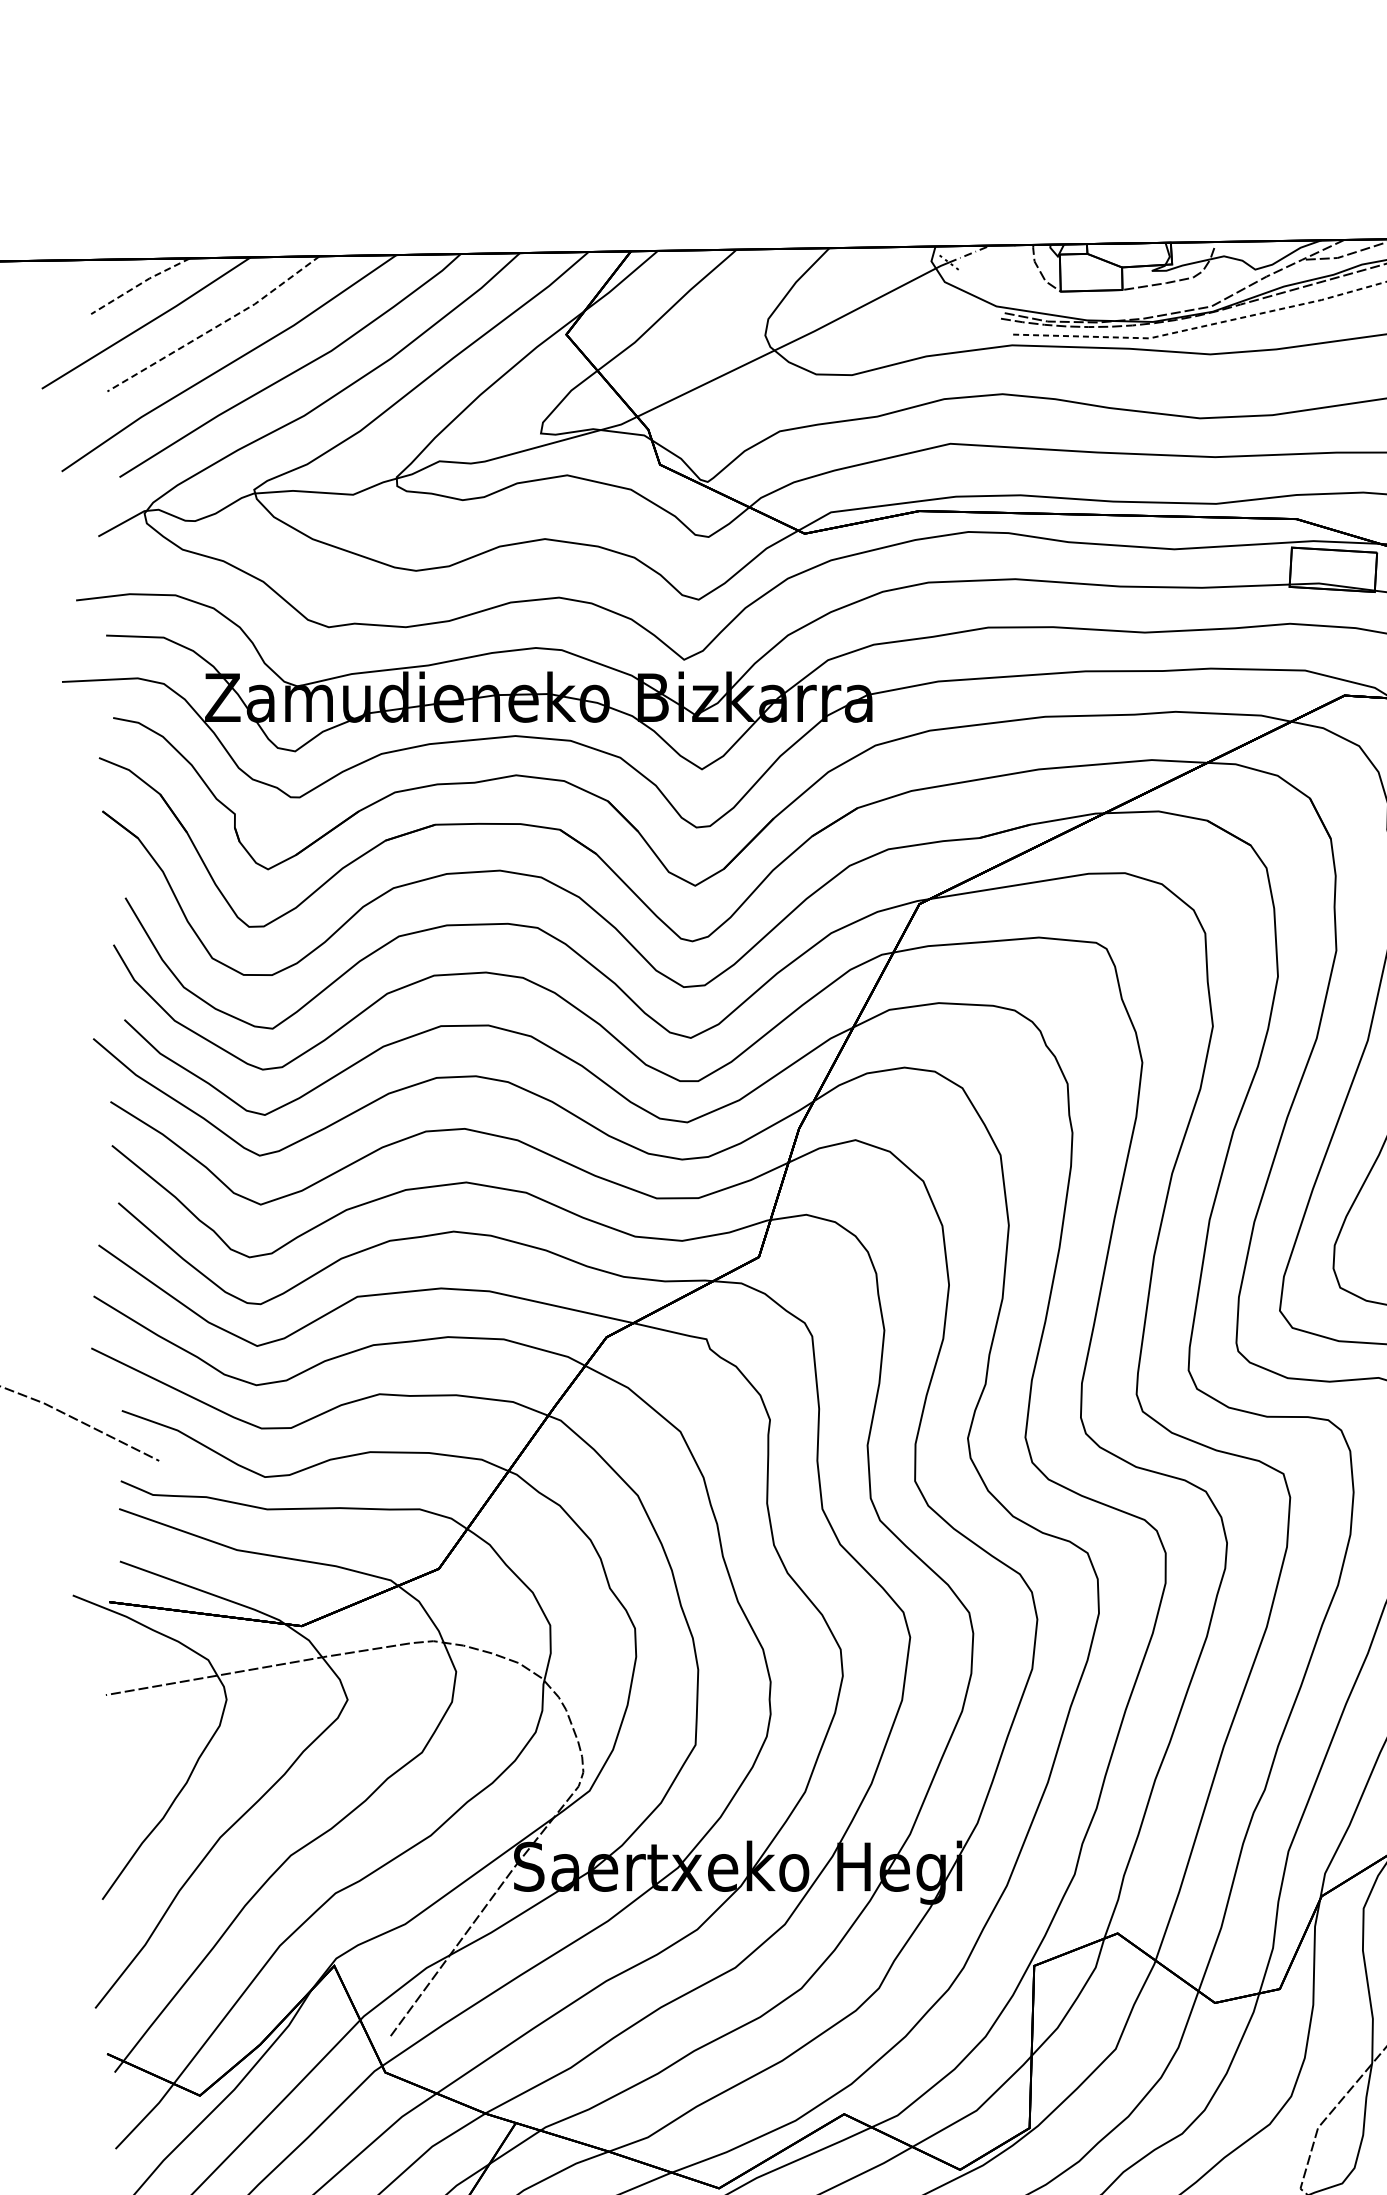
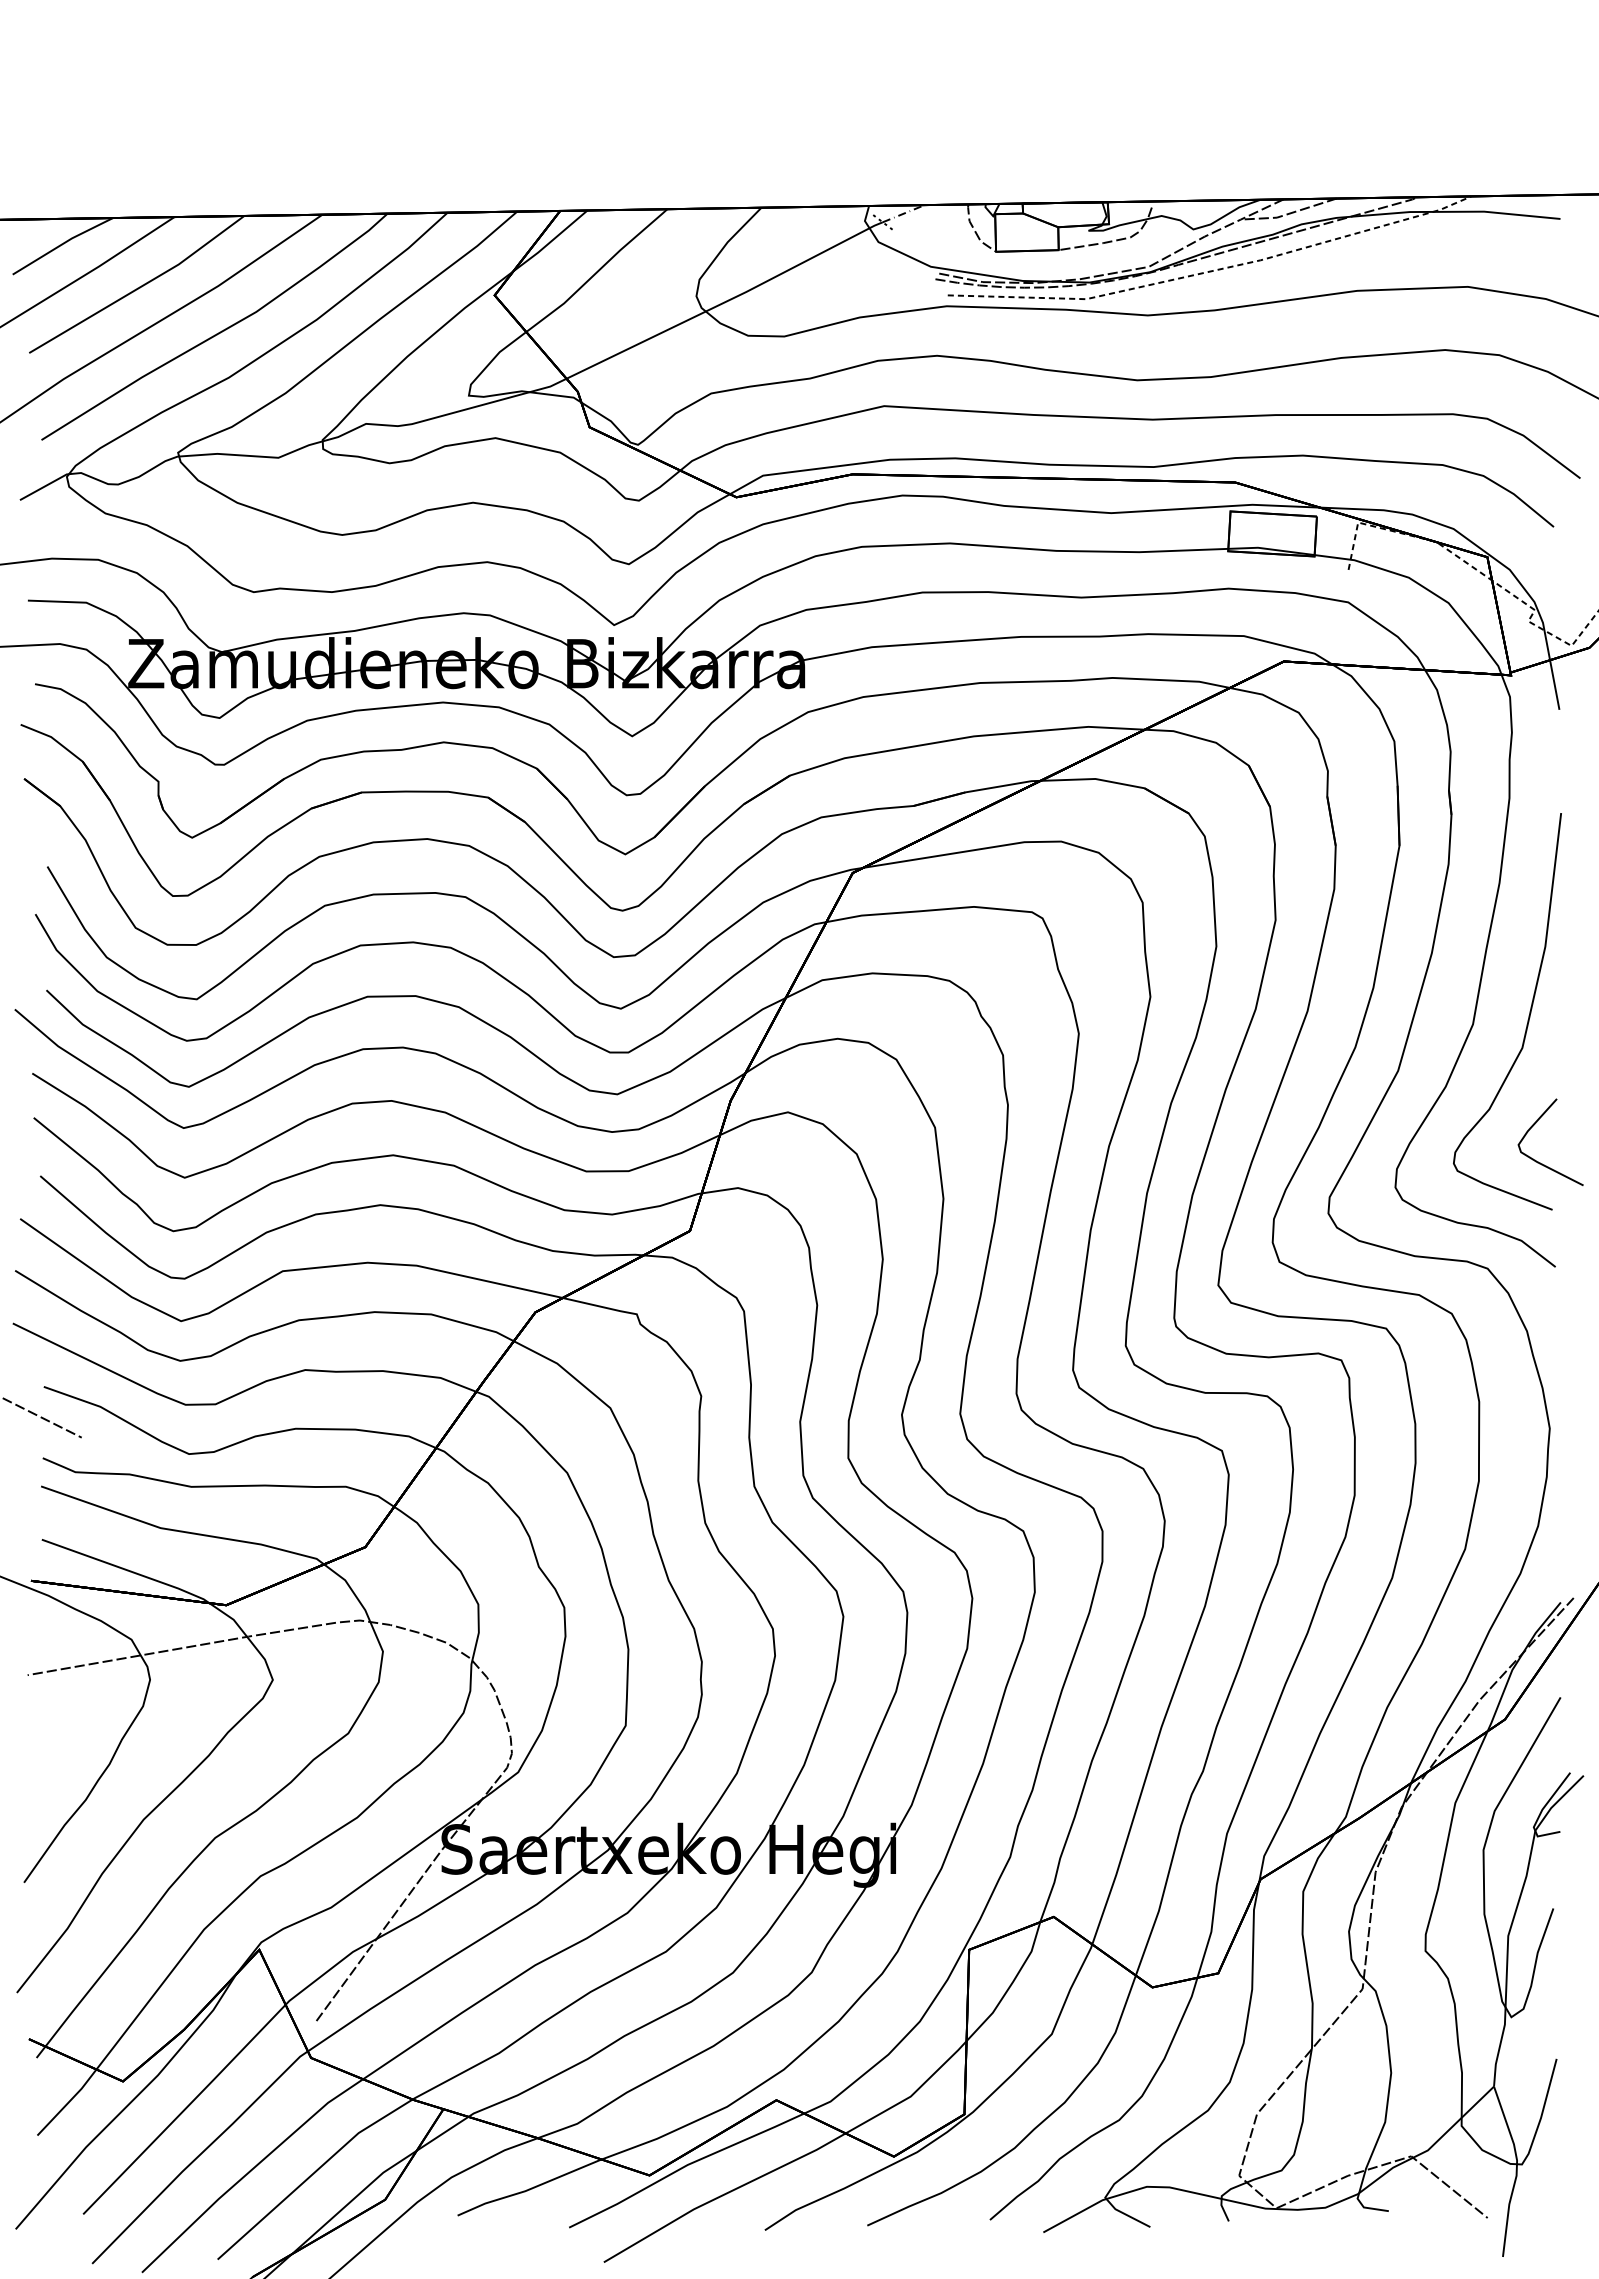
line: (139, 284) -> (61, 244), dashed -> solid
line: (216, 326) -> (139, 287), dashed -> solid

